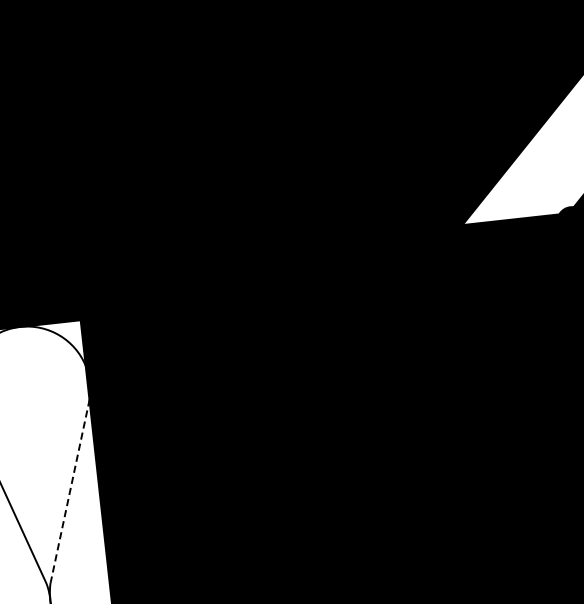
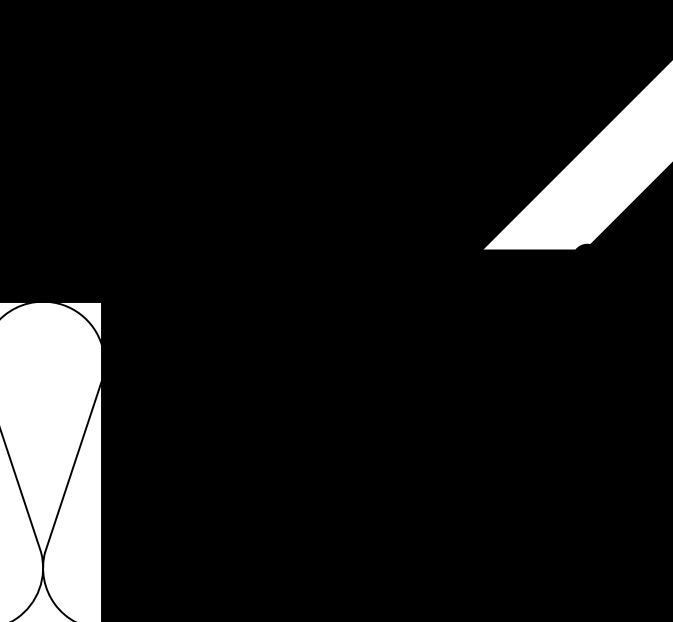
line: (69, 492) -> (73, 466), dashed -> solid

